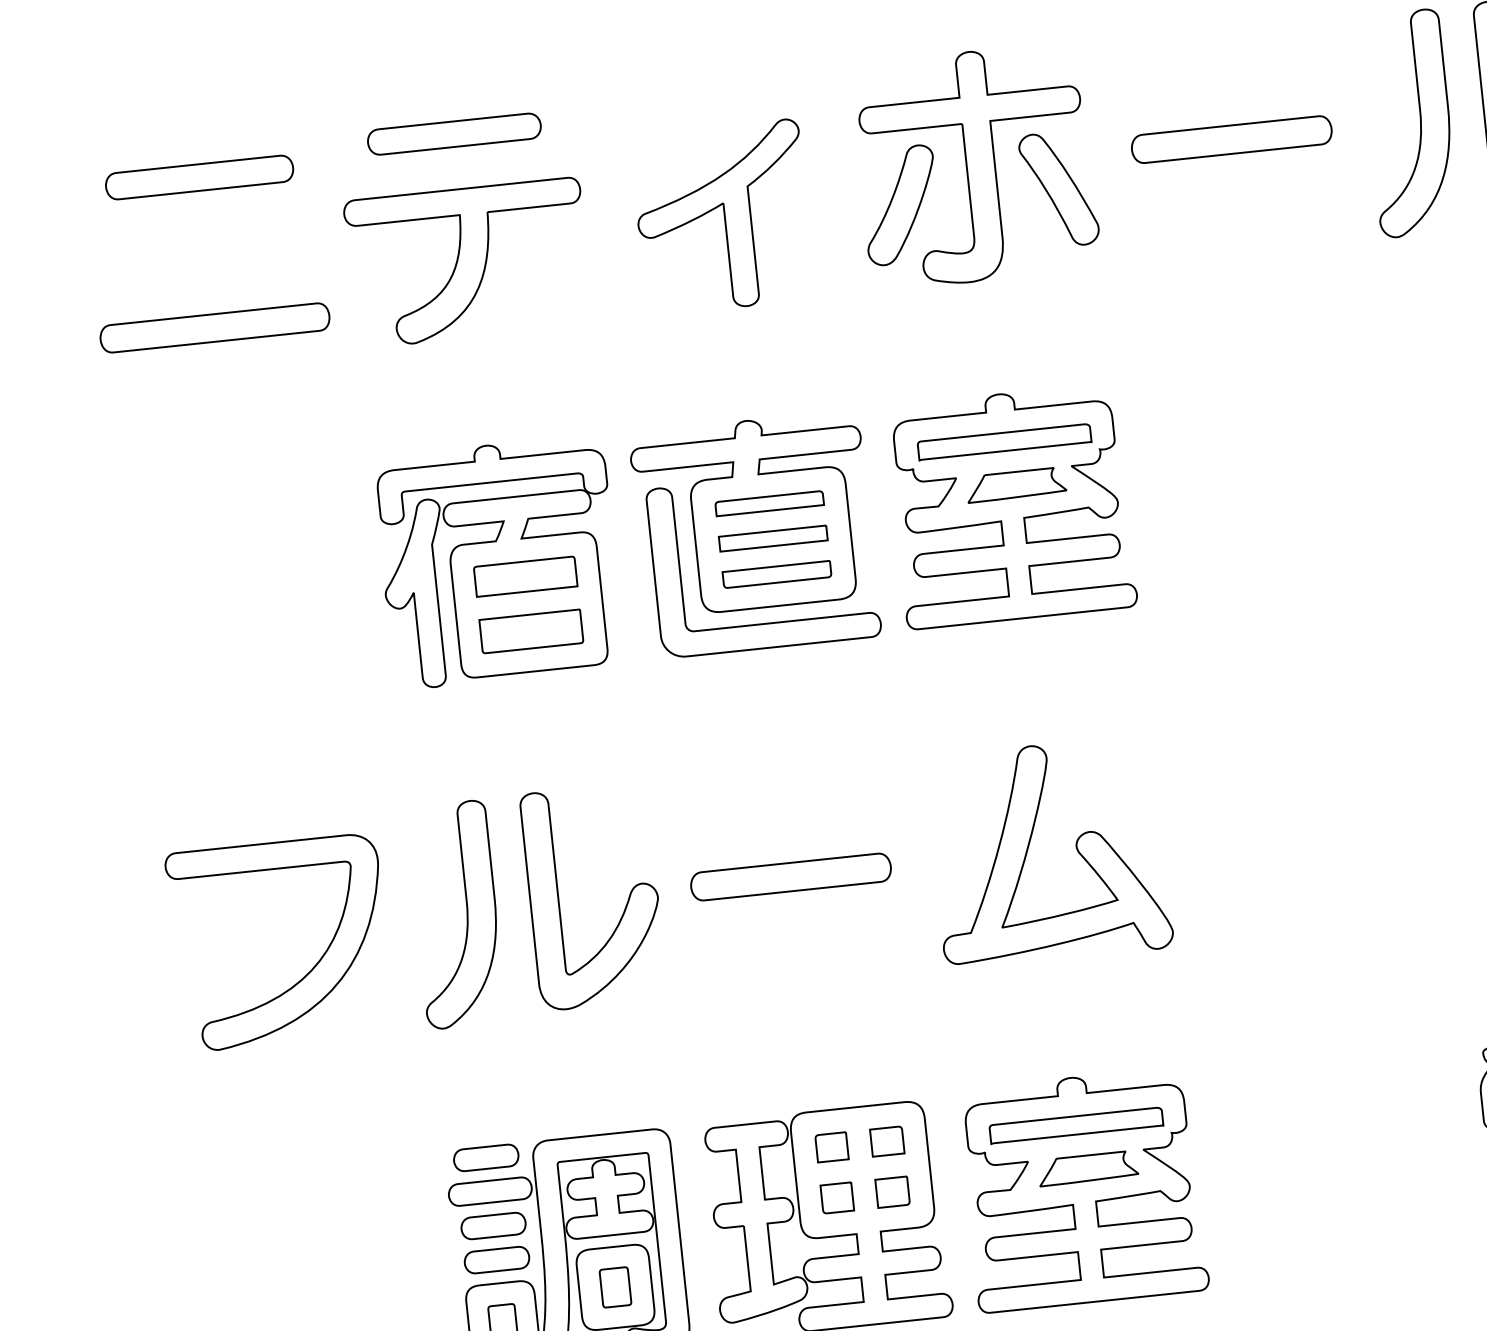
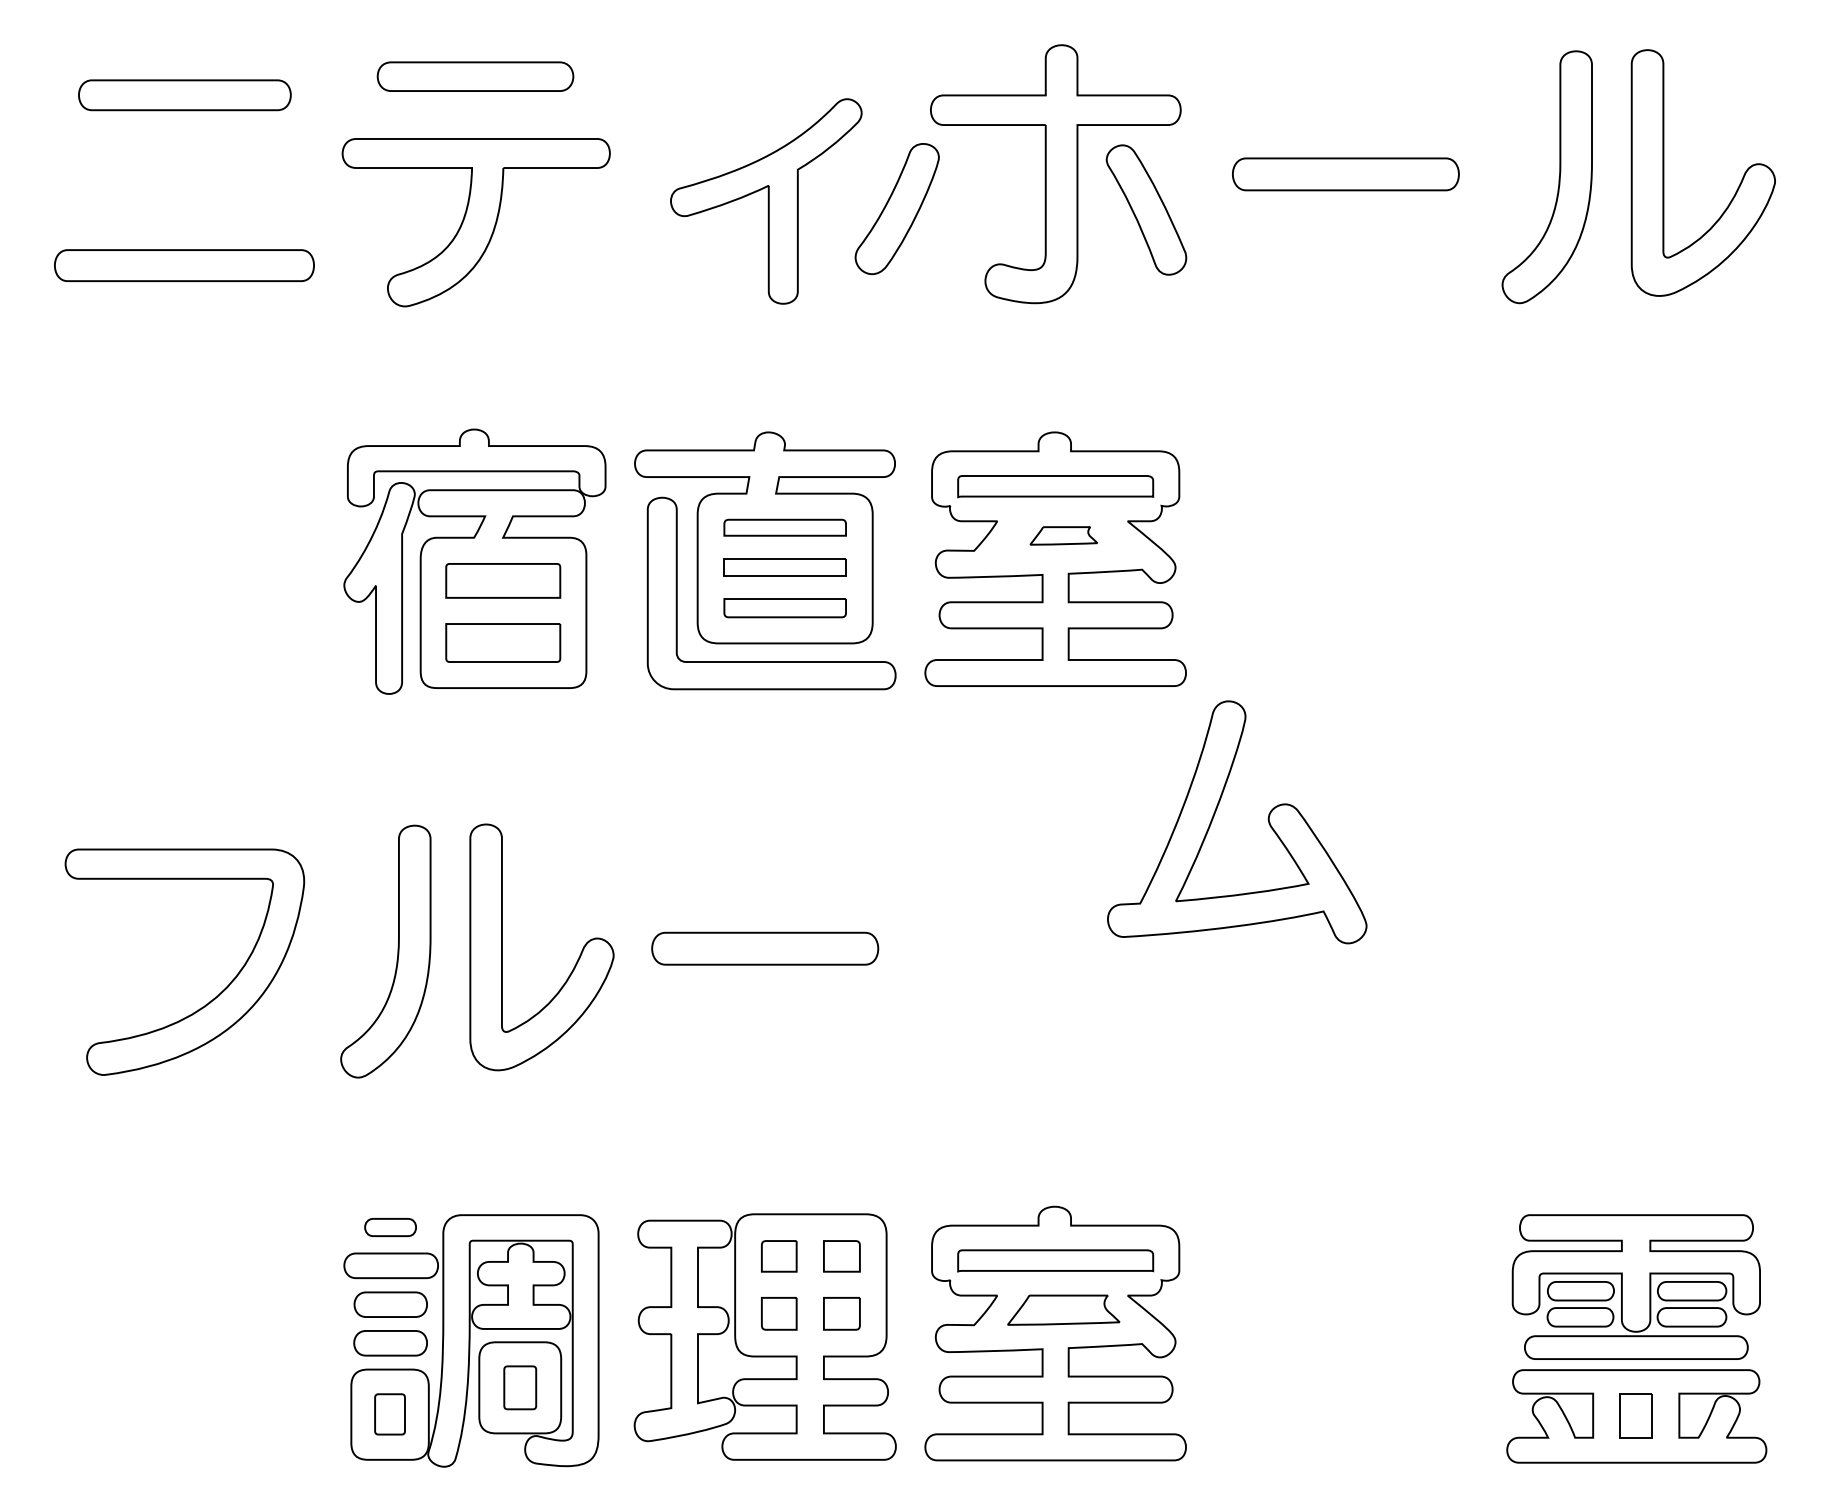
part: (900, 205) -> (896, 209), moved
part: (1016, 484) -> (1063, 535), size x0.6
part: (1029, 847) -> (1215, 814), moved
part: (486, 1157) -> (390, 1227), size x0.7

